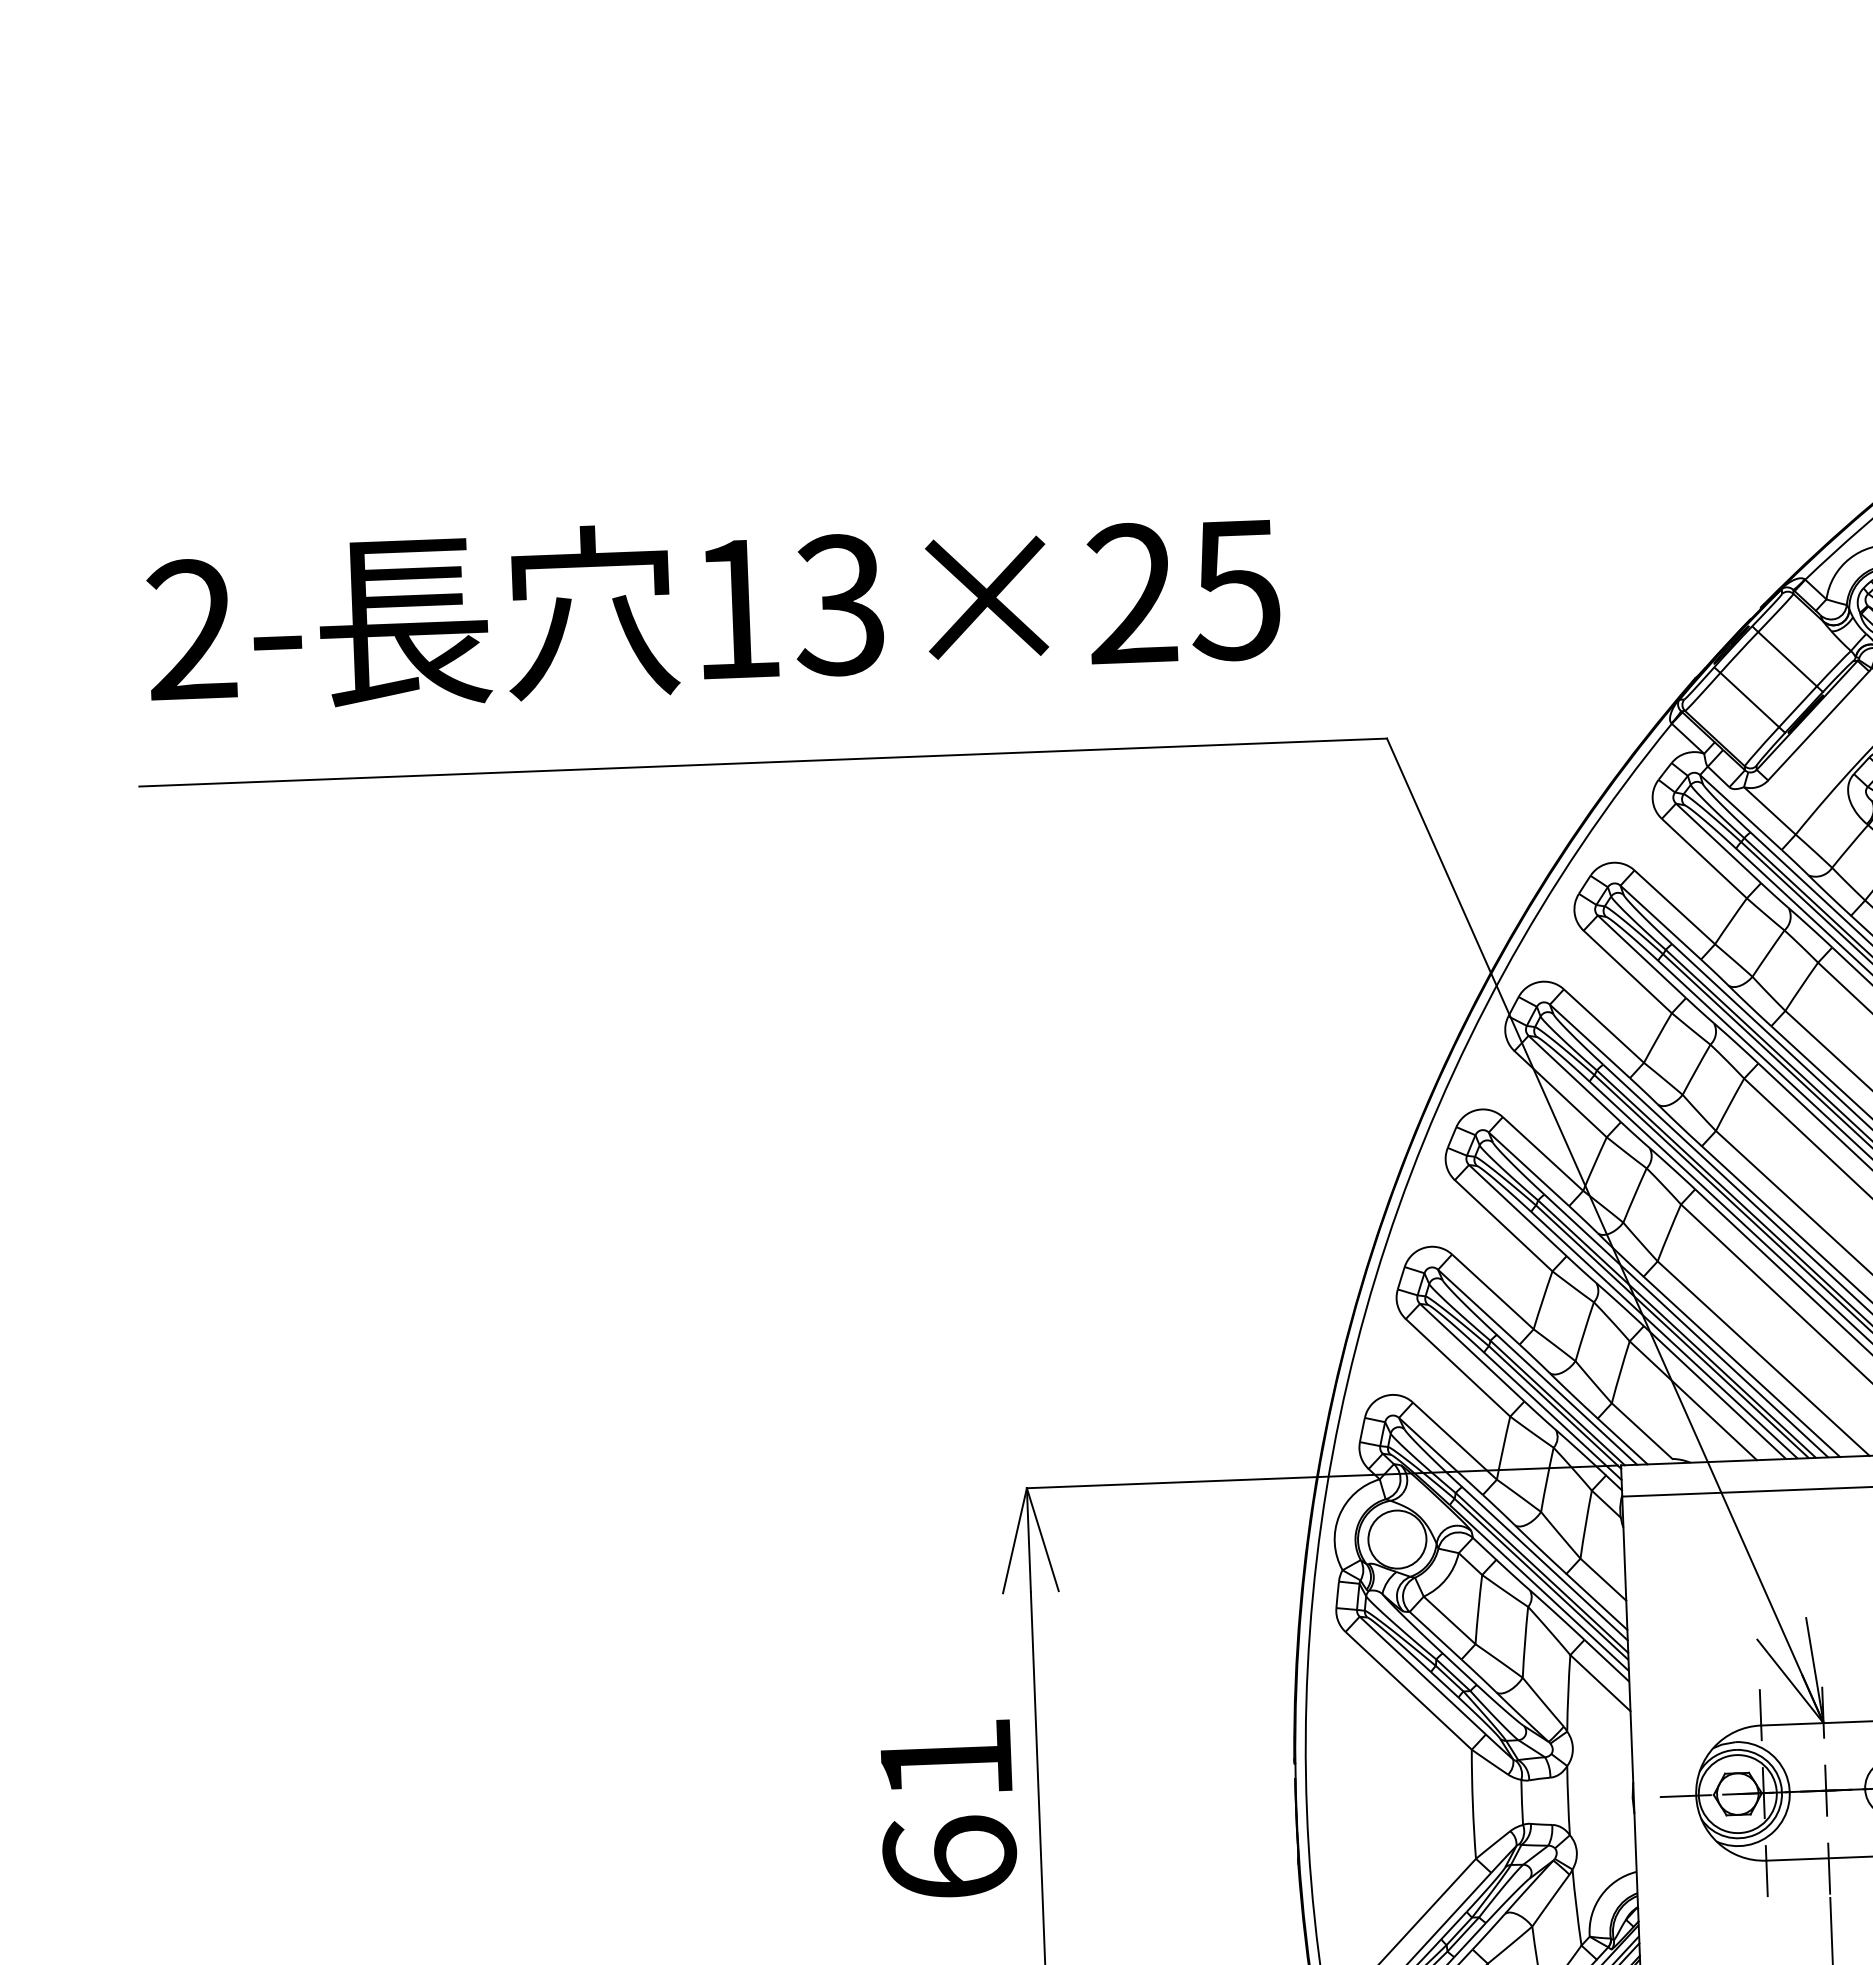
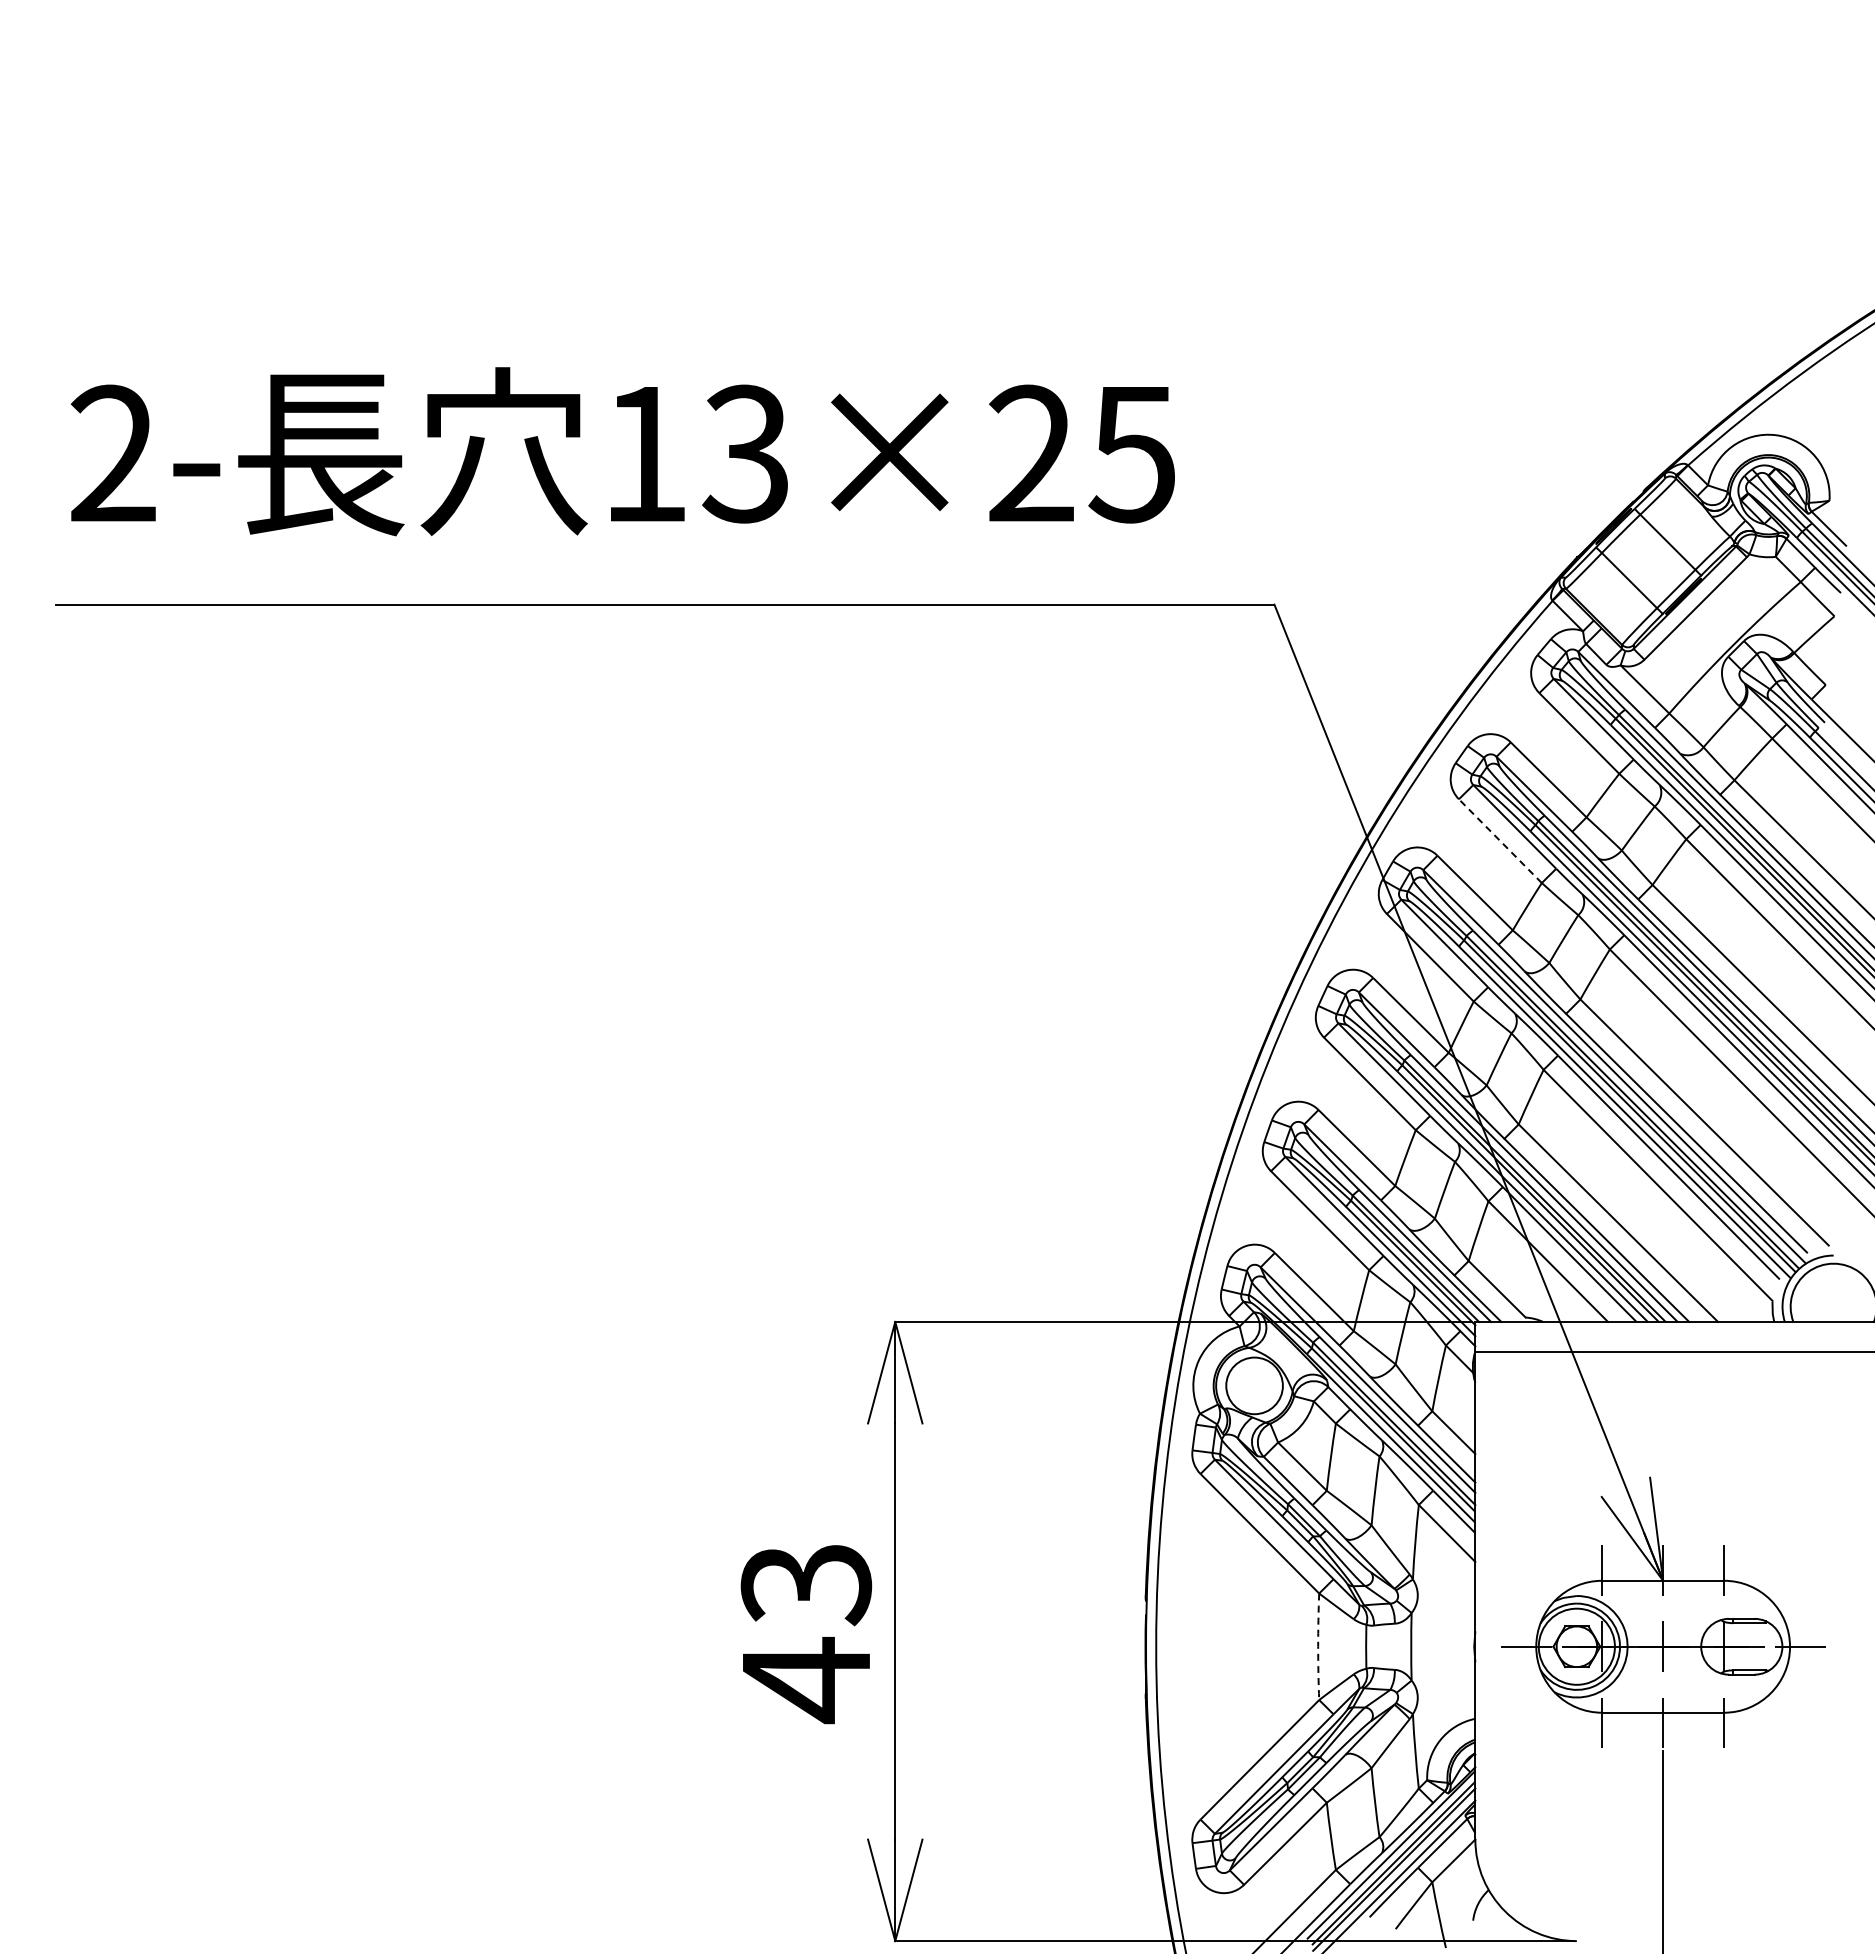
line: (1627, 972) -> (1500, 841), solid -> dashed
arc: (1473, 1803) -> (1318, 1646), solid -> dashed
text: (948, 1811) -> (806, 1634), 61 -> 43

